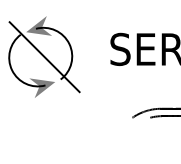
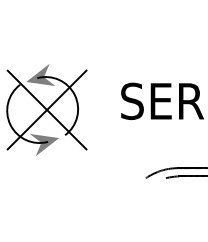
line: (44, 56) -> (46, 109), added

